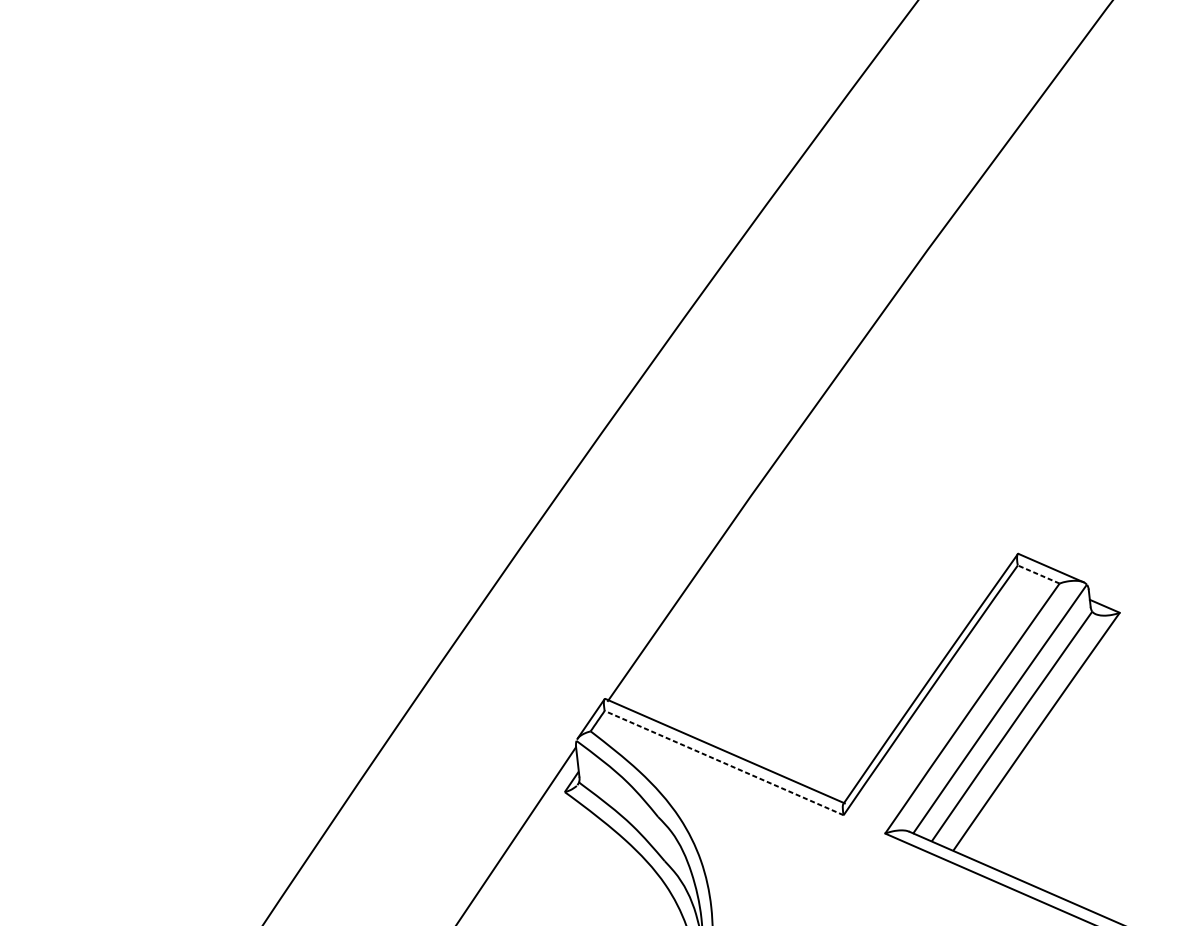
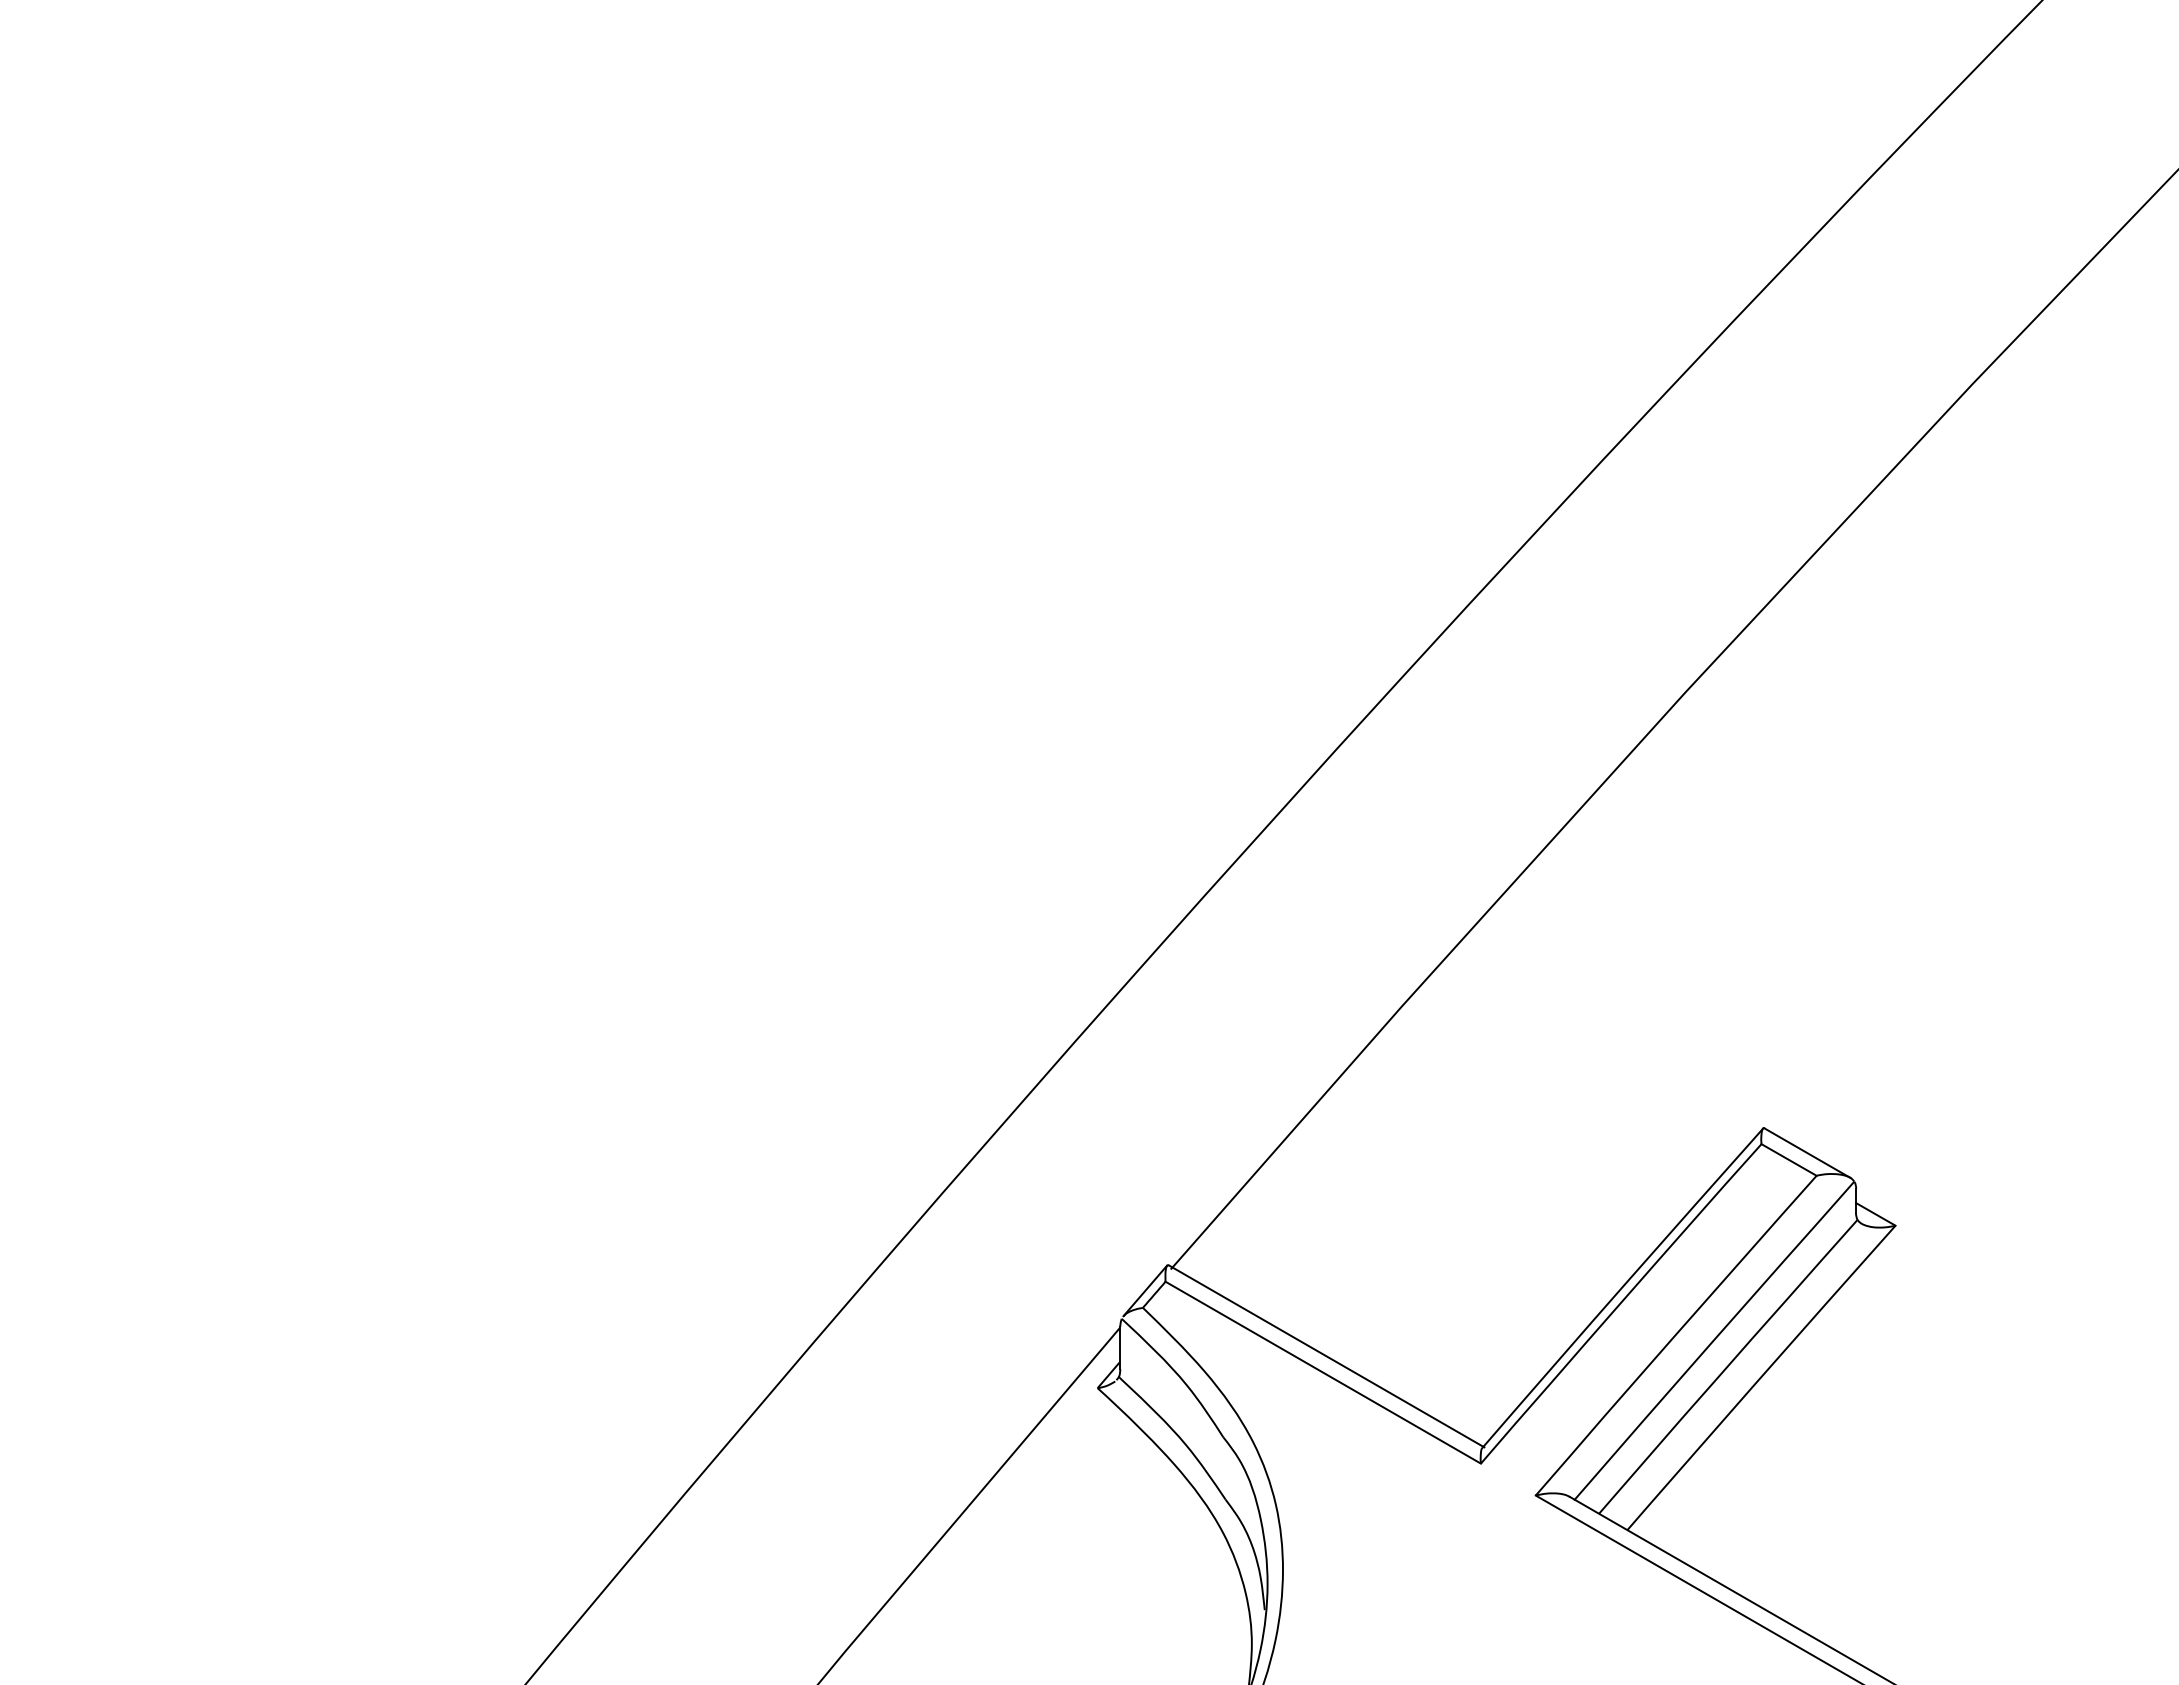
line: (1038, 574) -> (1789, 1159), dashed -> solid
line: (723, 763) -> (1322, 1372), dashed -> solid

